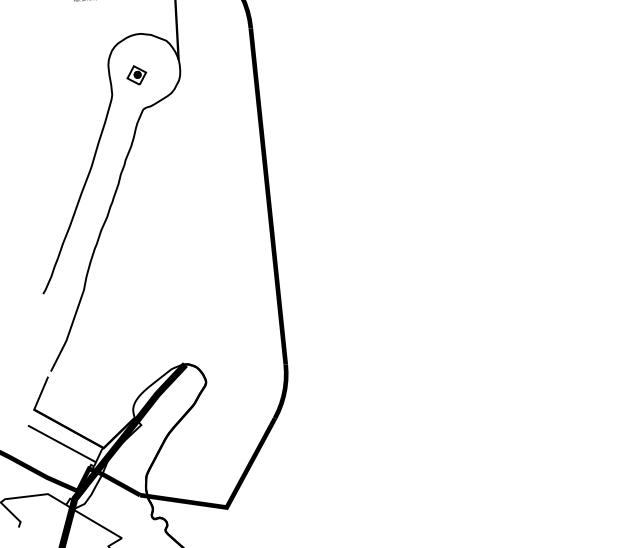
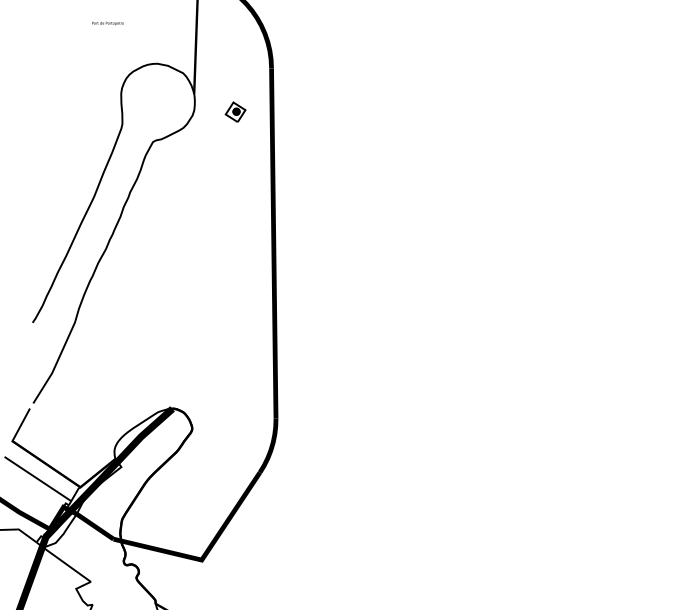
part: (136, 74) -> (235, 111), moved

